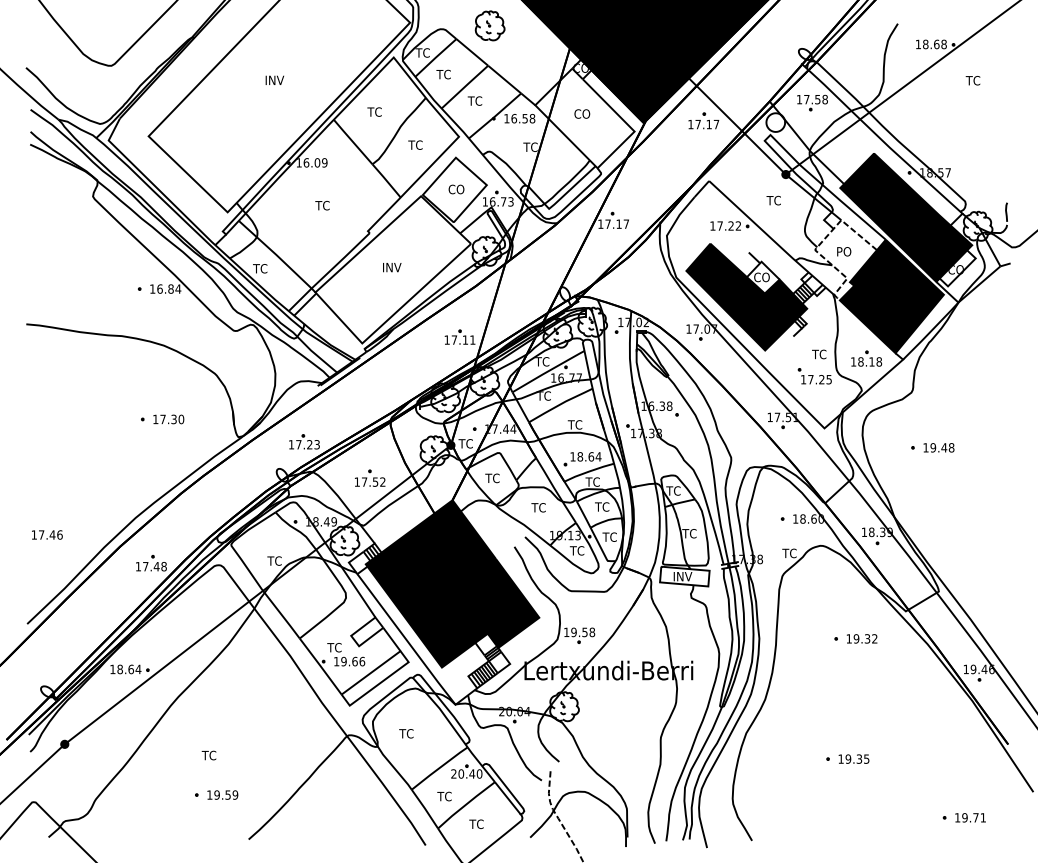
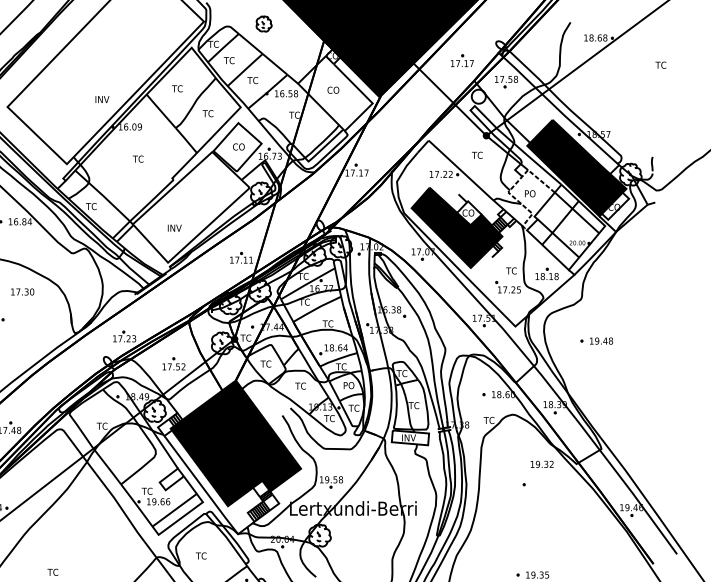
part: (489, 25) -> (263, 23), size x0.7
text: (274, 79) -> (102, 98), moved
text: (972, 80) -> (660, 65), moved
part: (703, 120) -> (462, 60), moved
text: (392, 267) -> (175, 228), moved
fill: (891, 296) -> (565, 227), removed
text: (168, 419) -> (22, 292), moved
text: (602, 506) -> (348, 385), TC -> PO
text: (861, 638) -> (541, 464), moved

